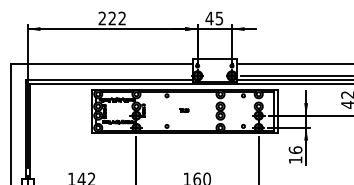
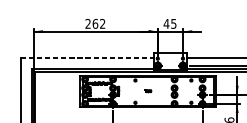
text: (112, 18) -> (95, 23), 222 -> 262
line: (101, 64) -> (87, 57), solid -> dashed

